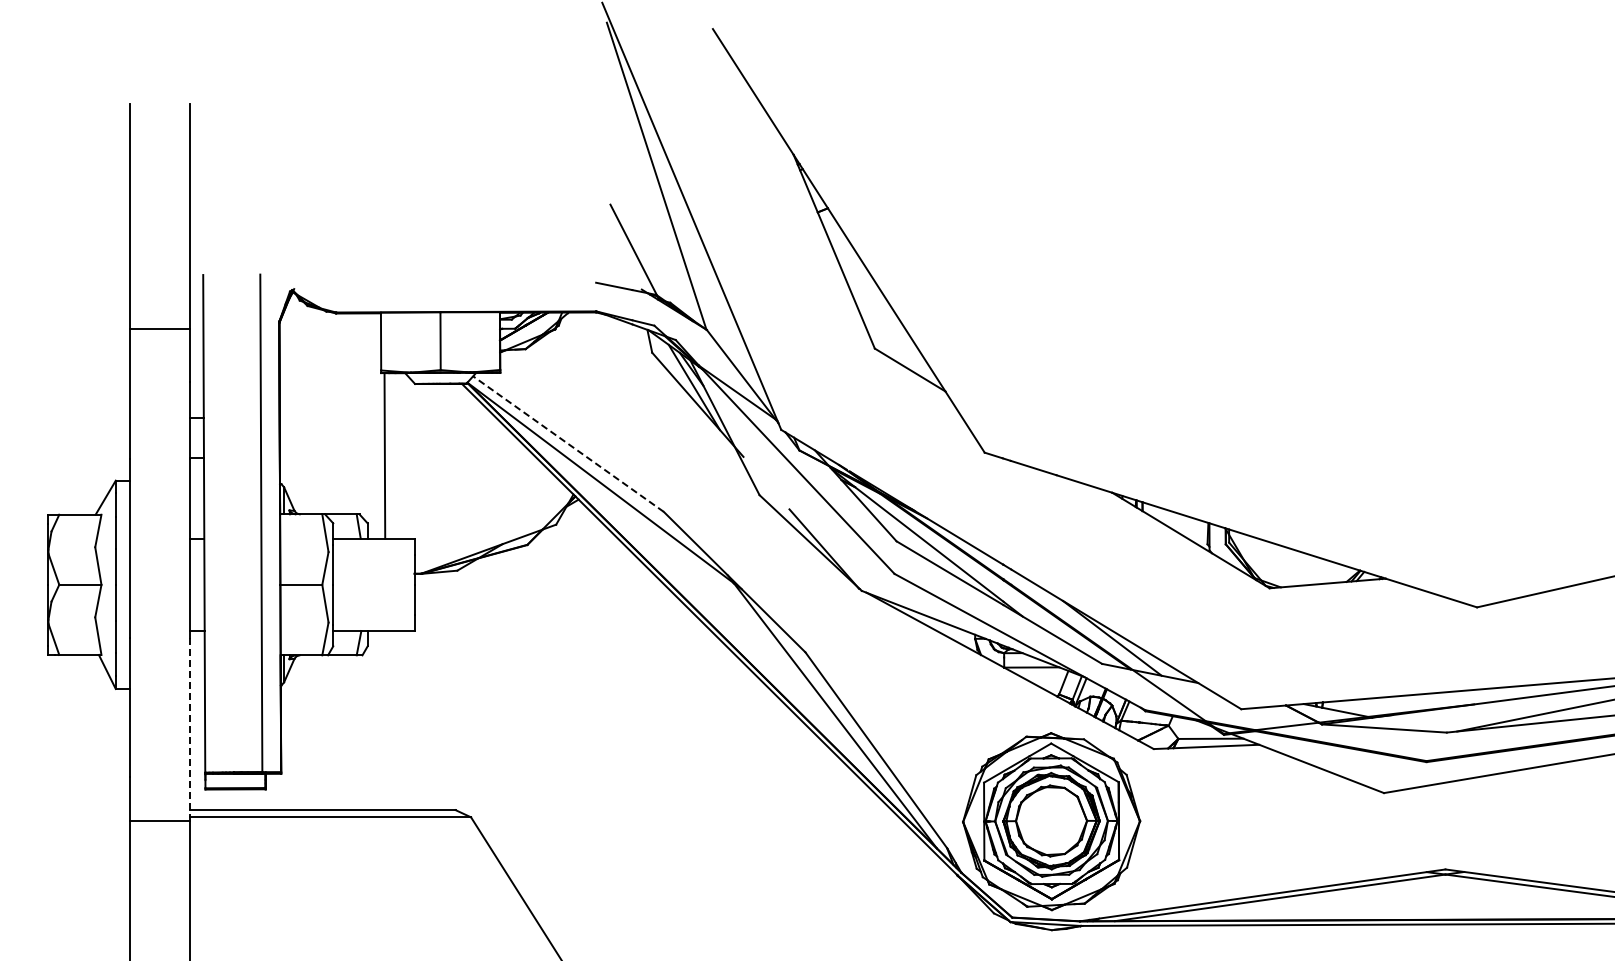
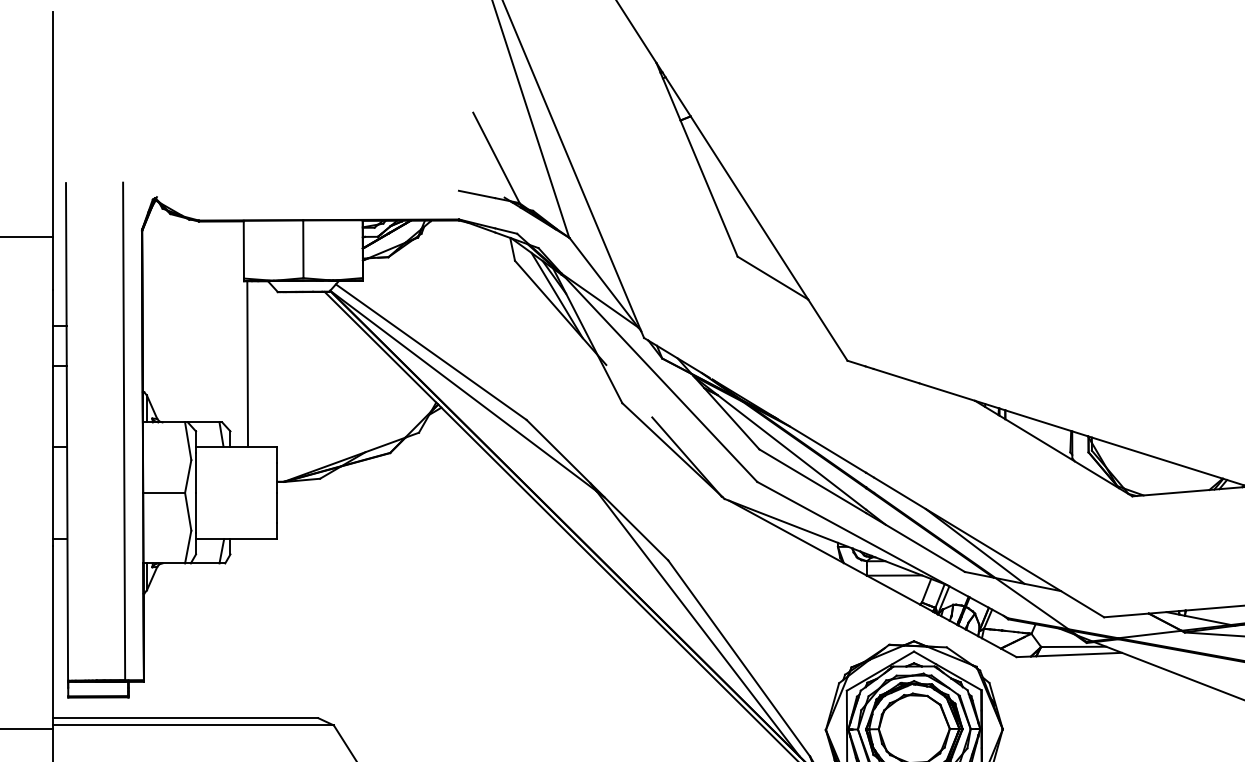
line: (568, 444) -> (431, 352), dashed -> solid
line: (190, 729) -> (53, 637), dashed -> solid

